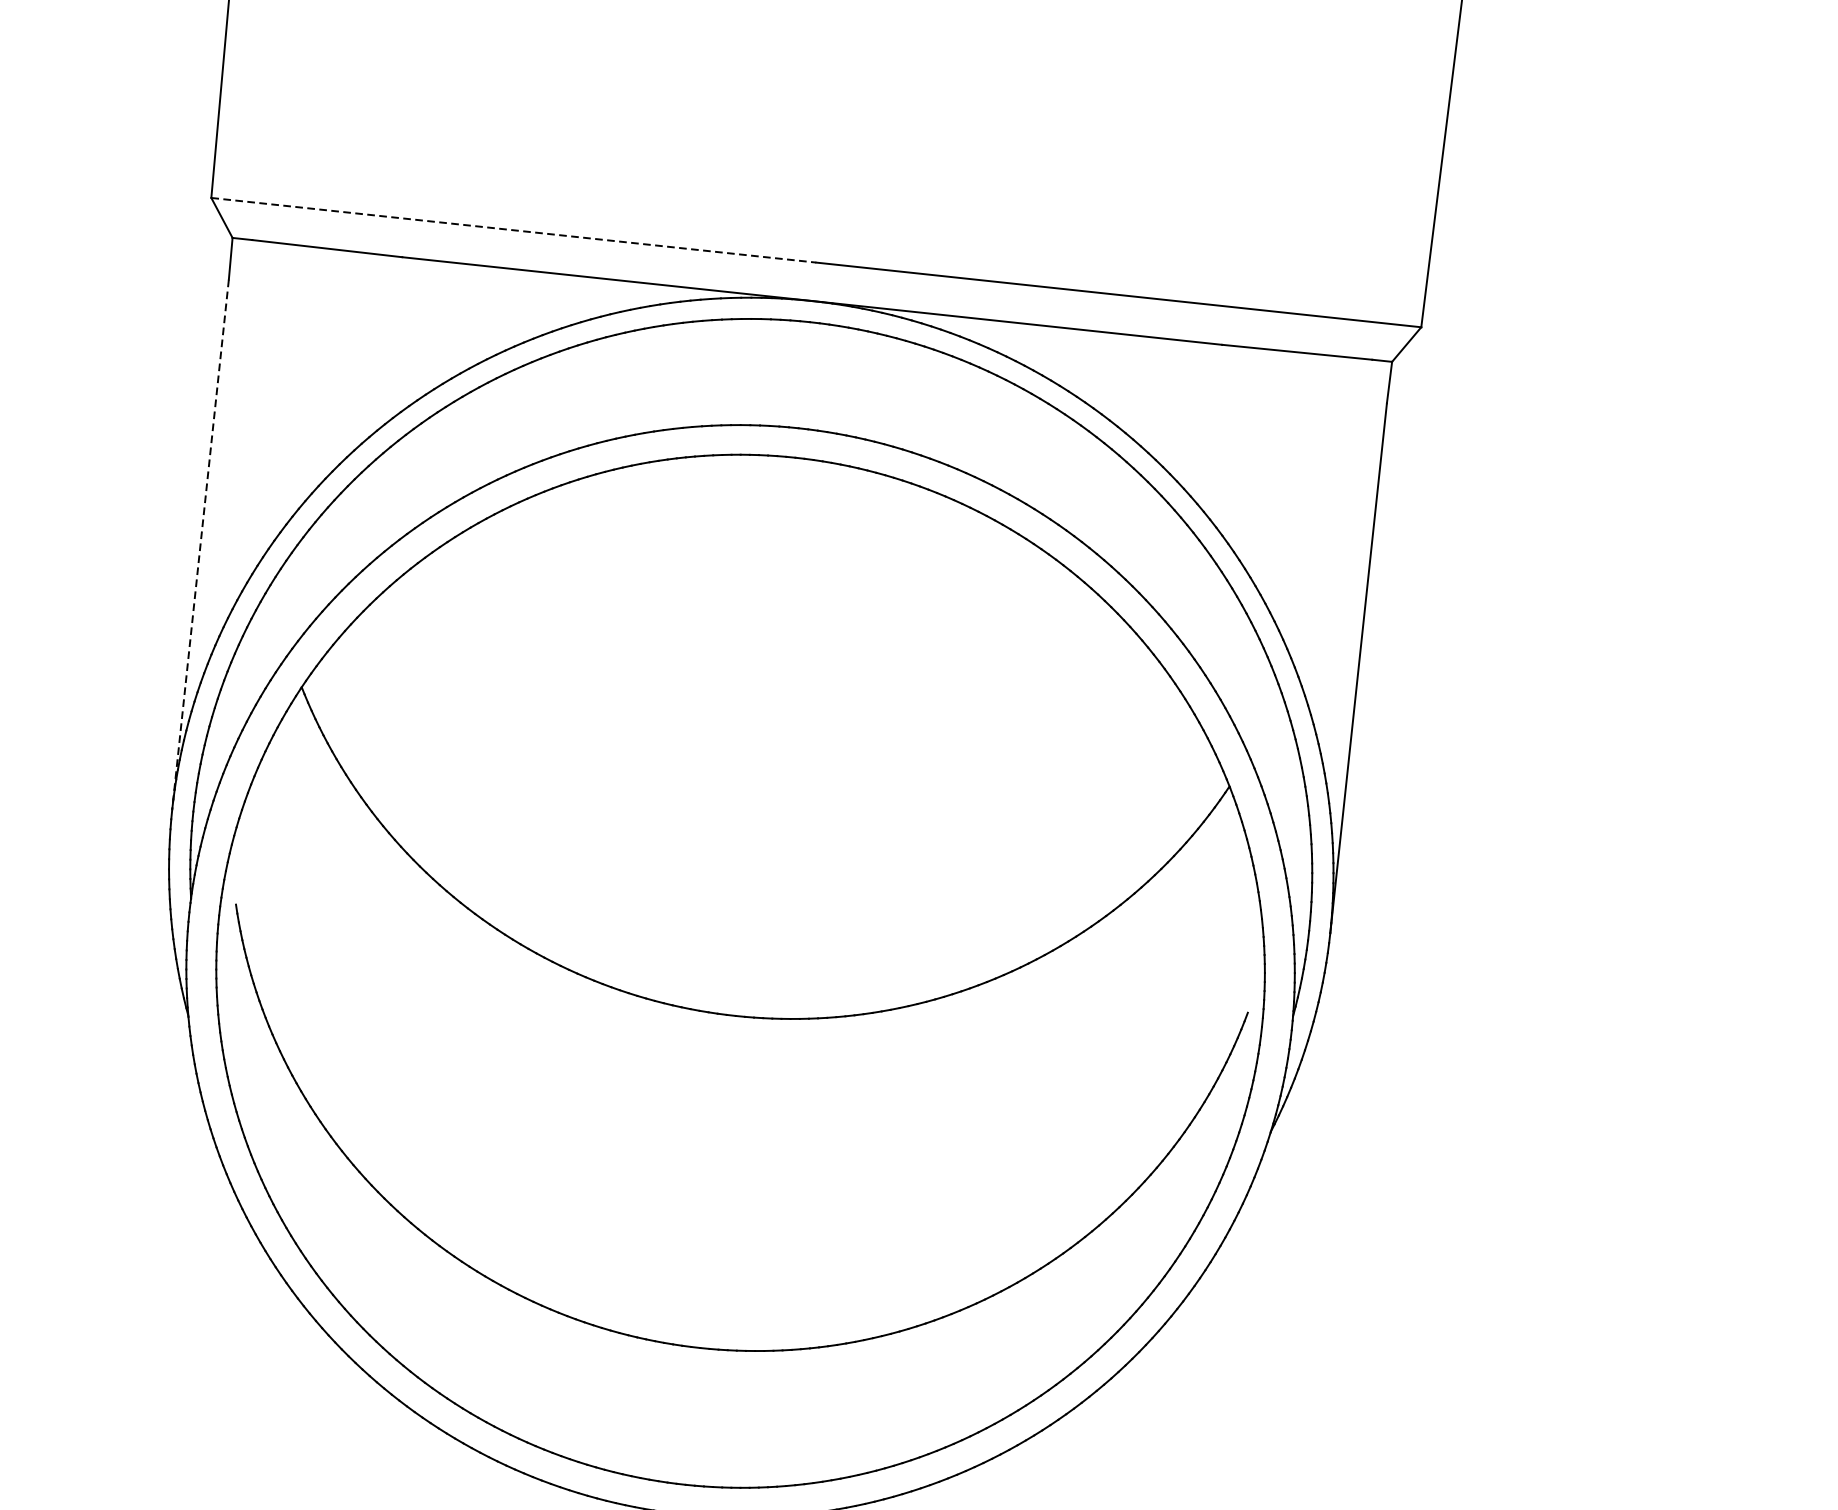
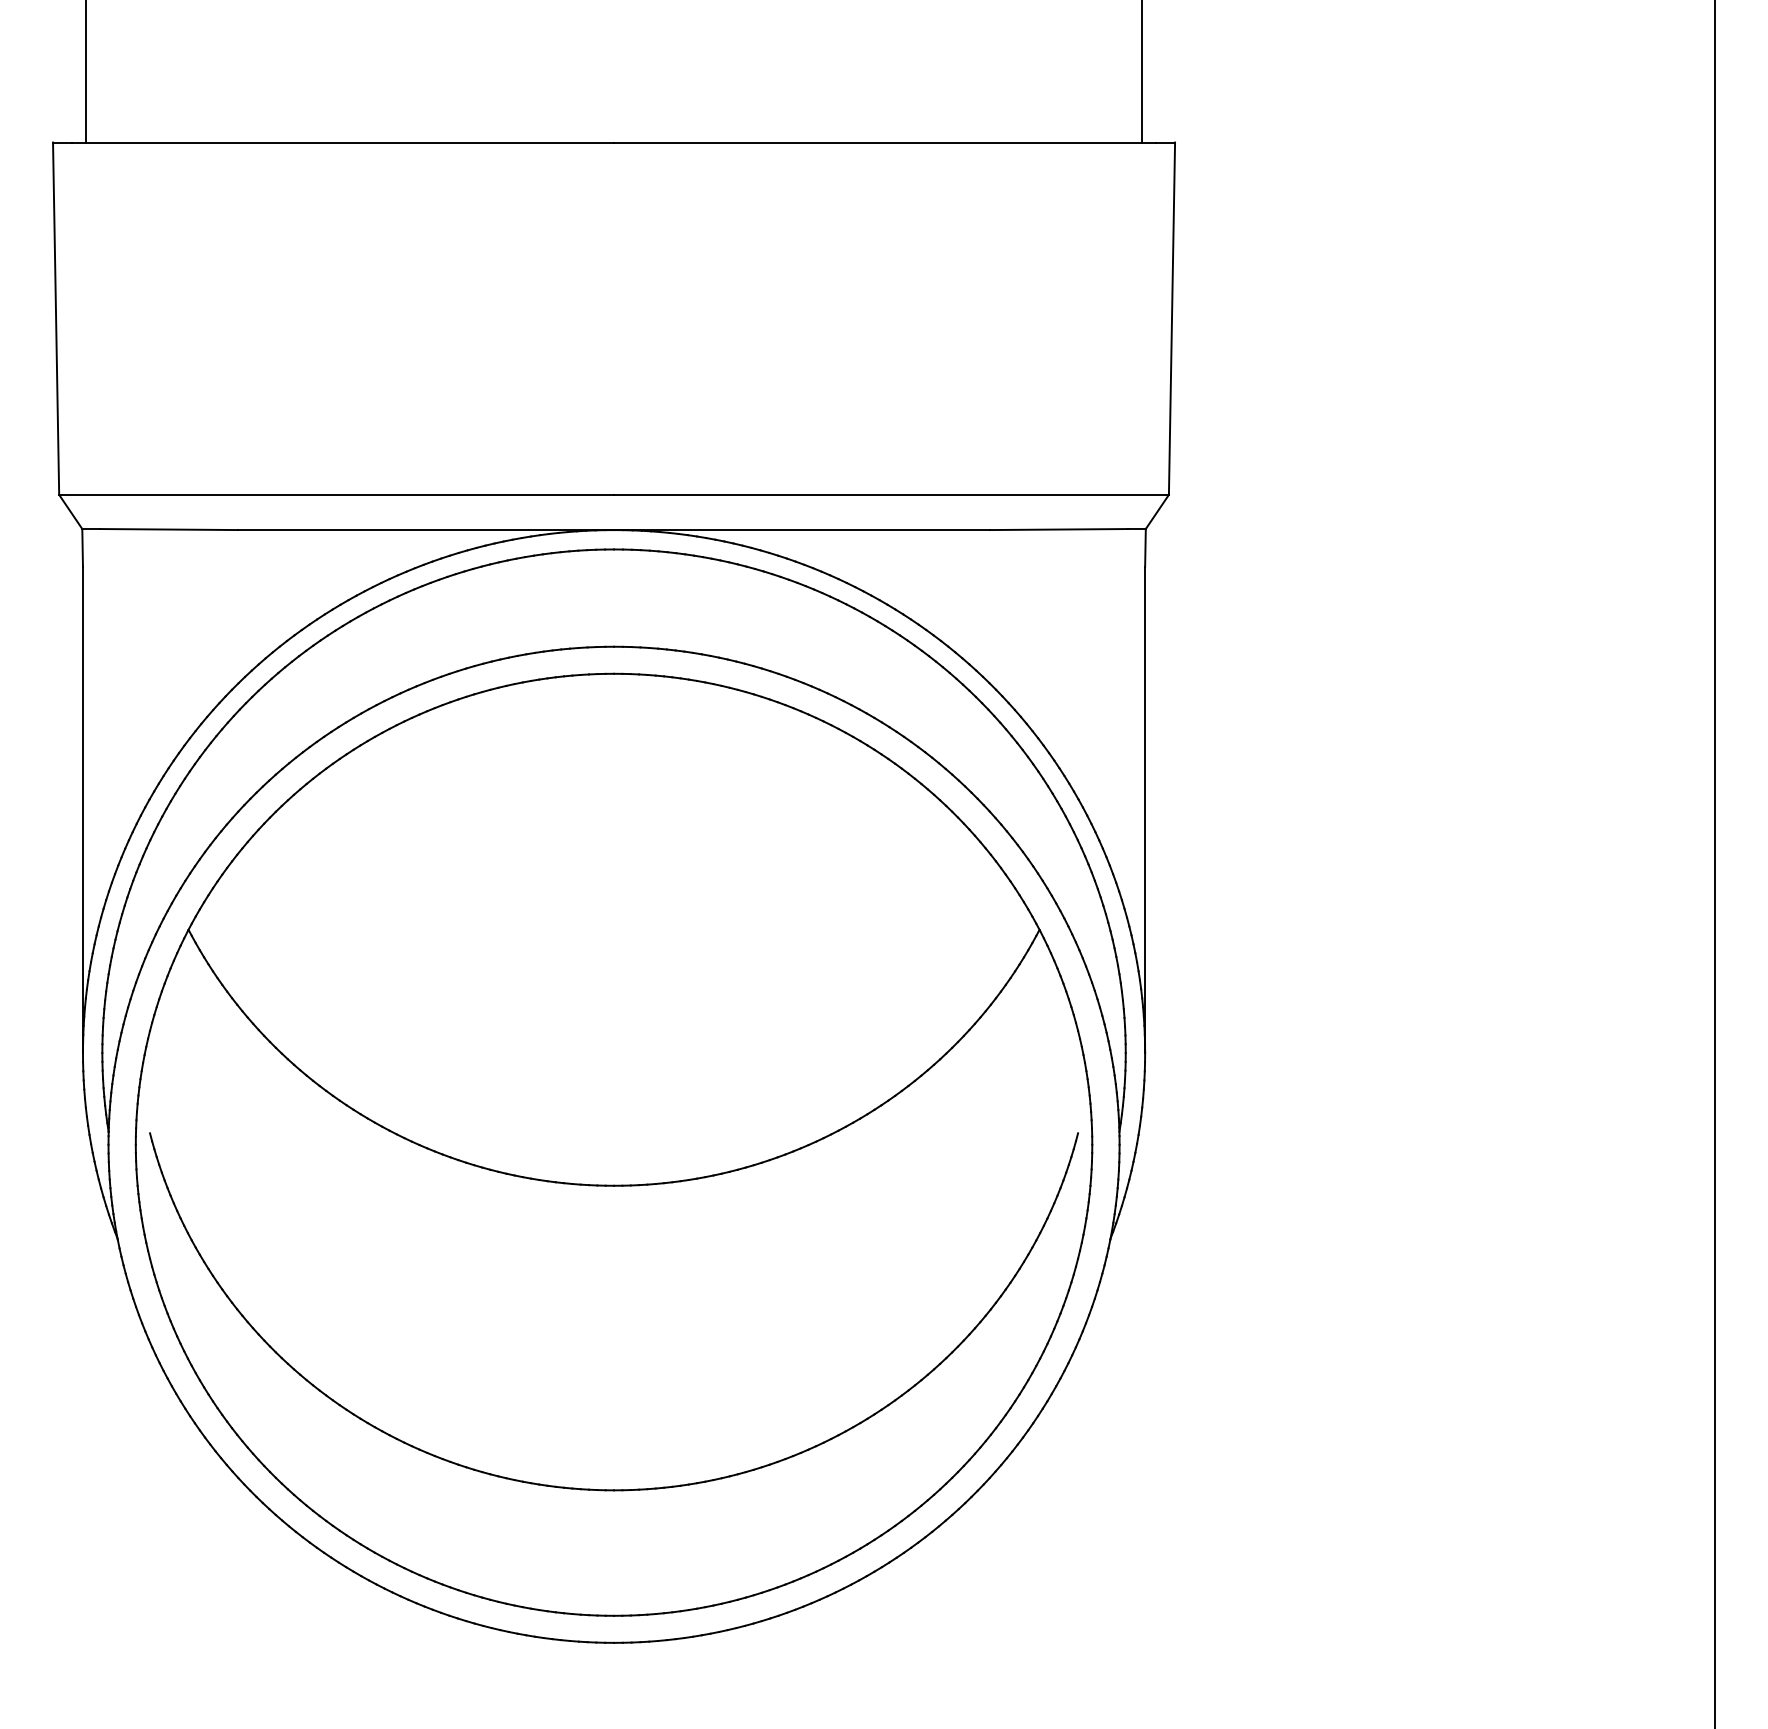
line: (514, 230) -> (337, 494), dashed -> solid
line: (199, 544) -> (82, 810), dashed -> solid

